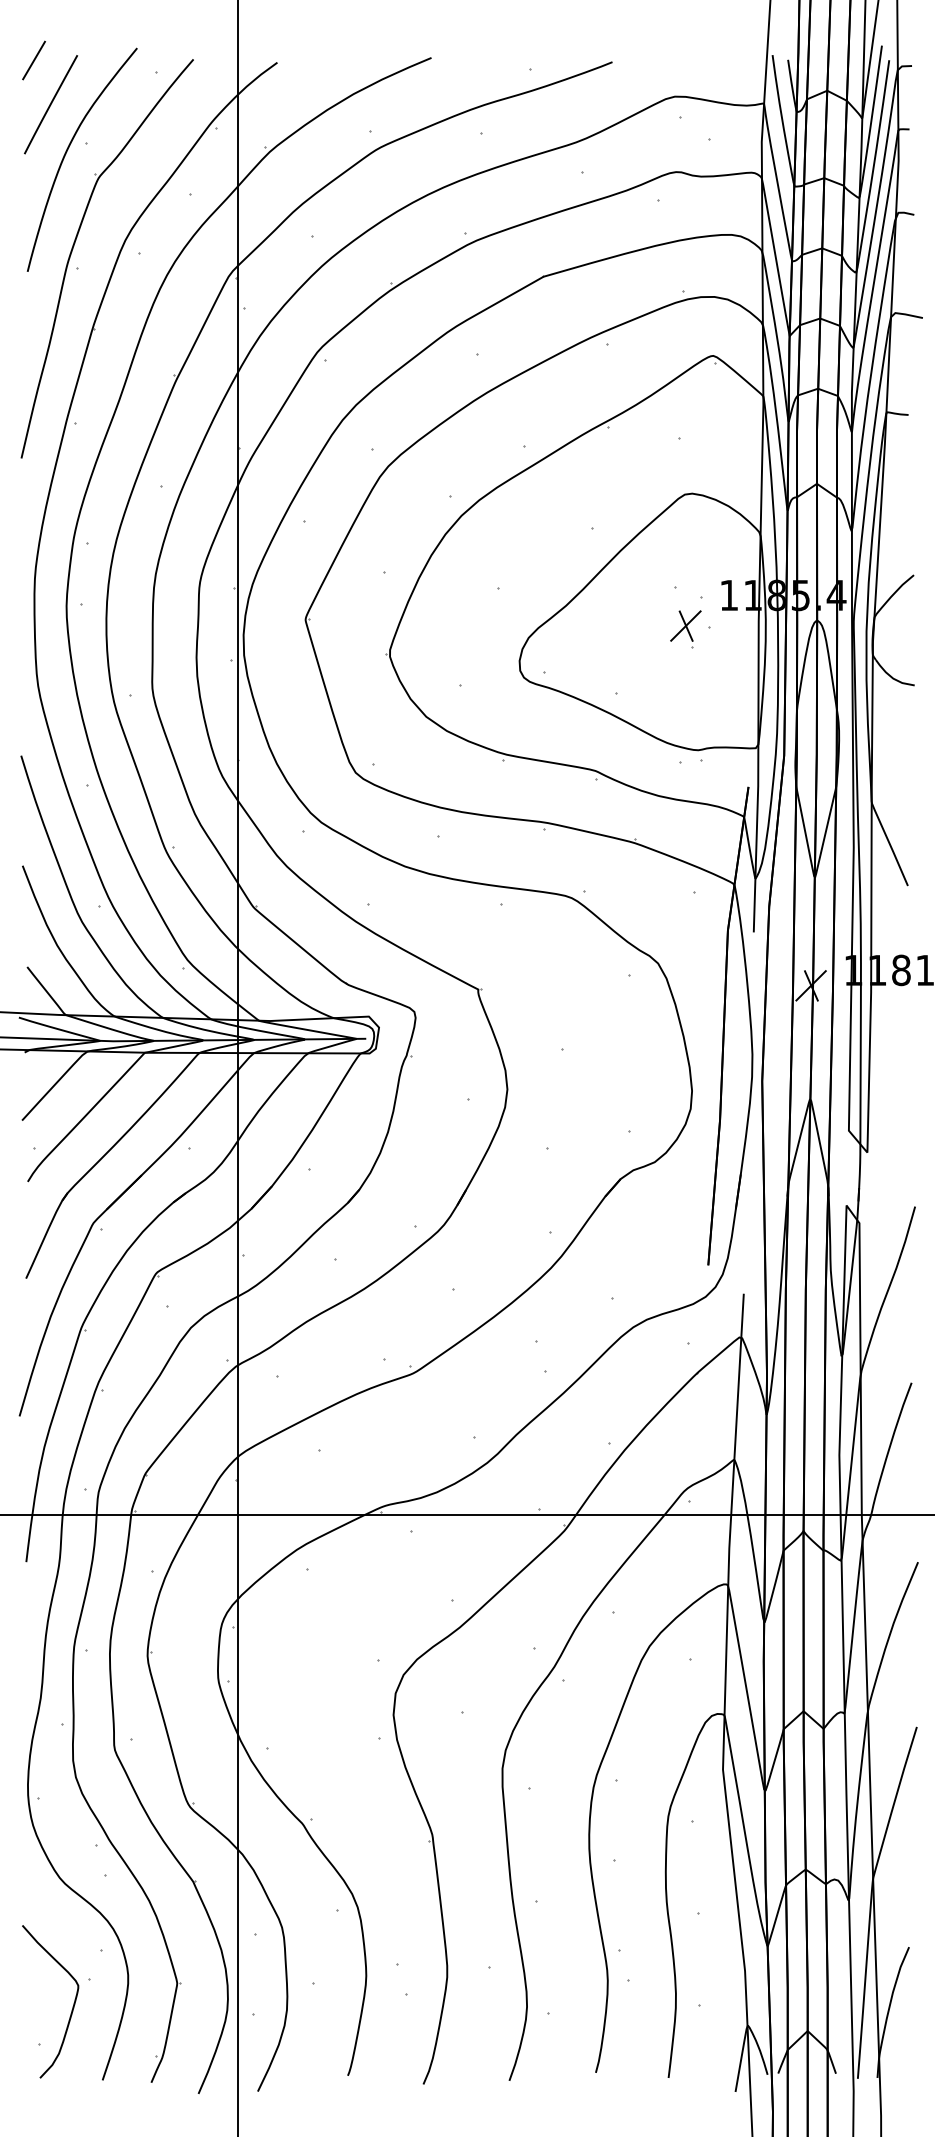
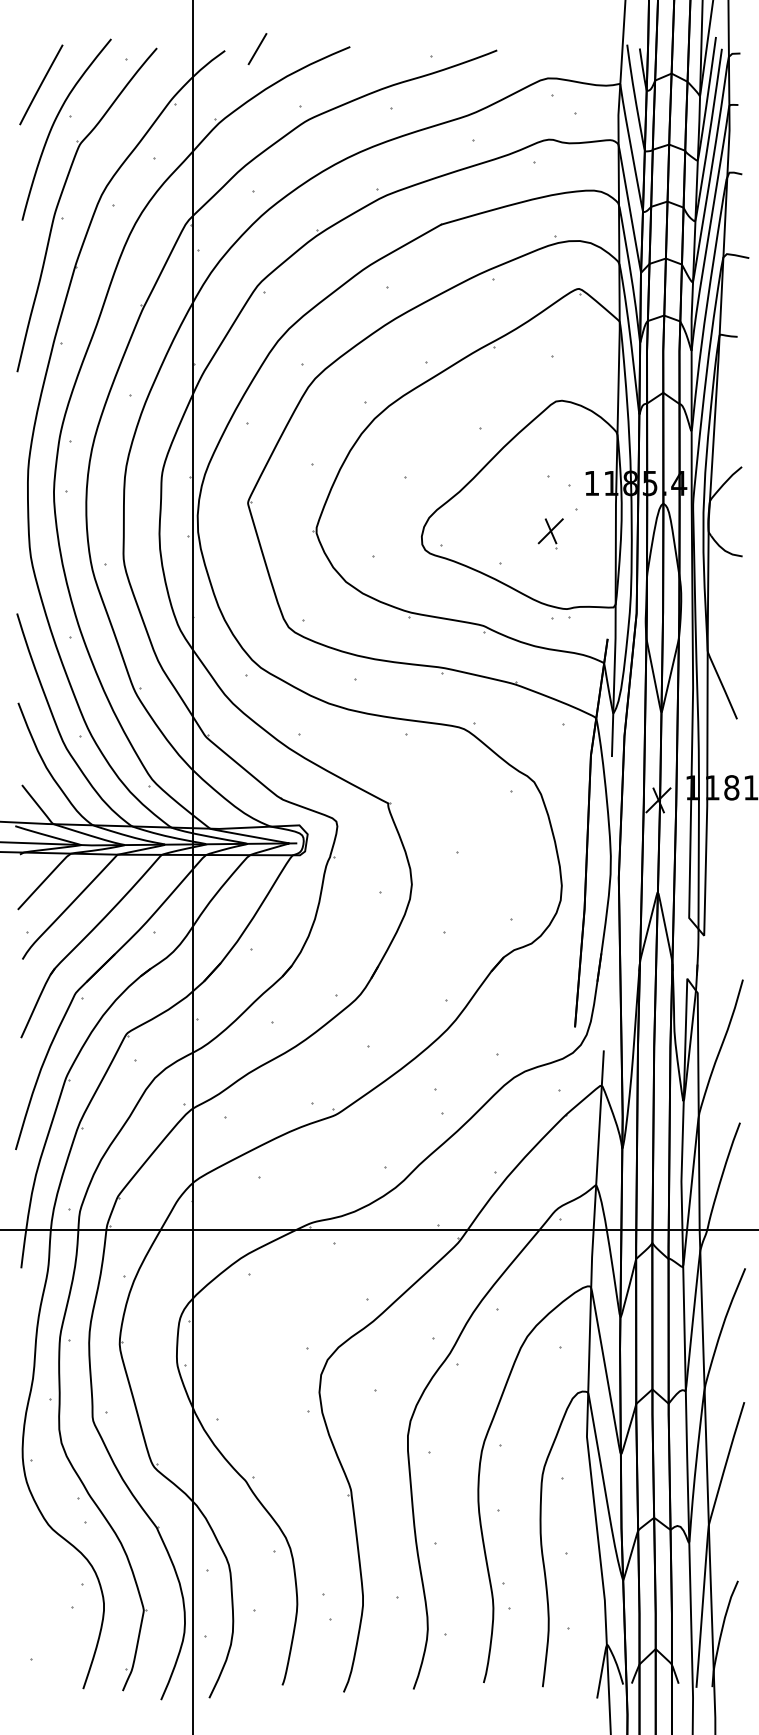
line: (33, 59) -> (257, 48), moved
part: (685, 628) -> (550, 533), moved
curve: (70, 2010) -> (57, 1632), removed

